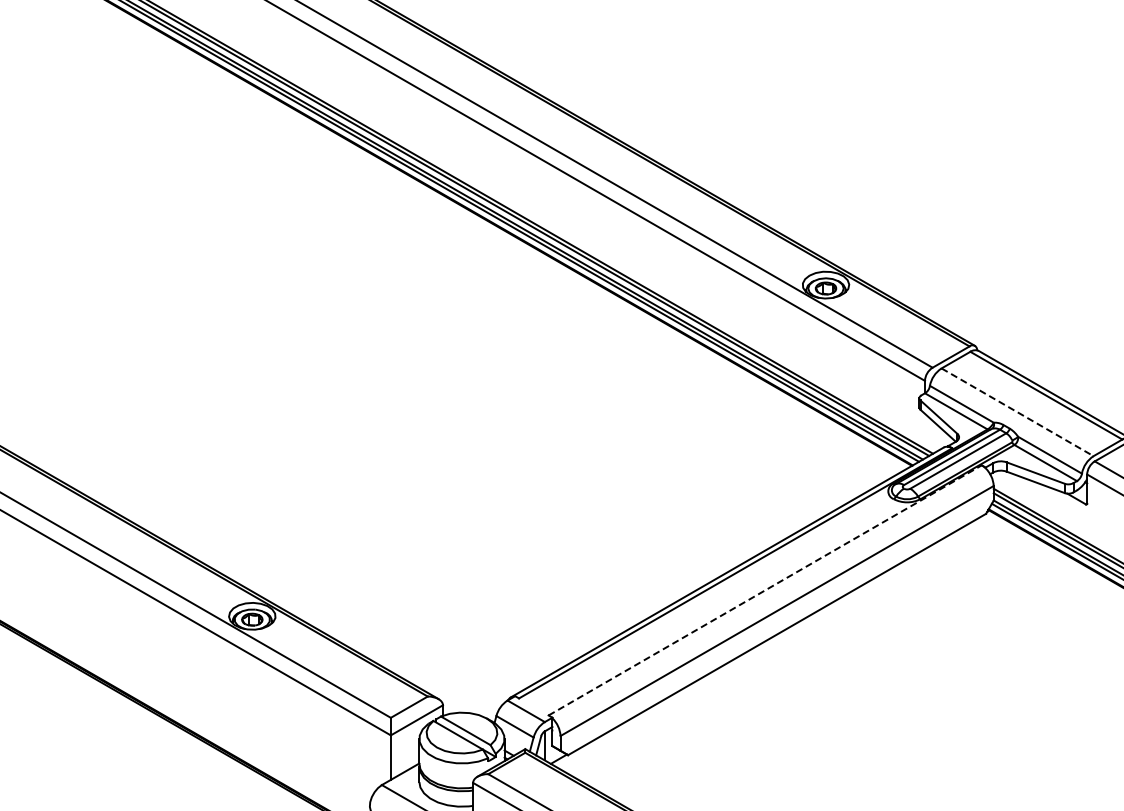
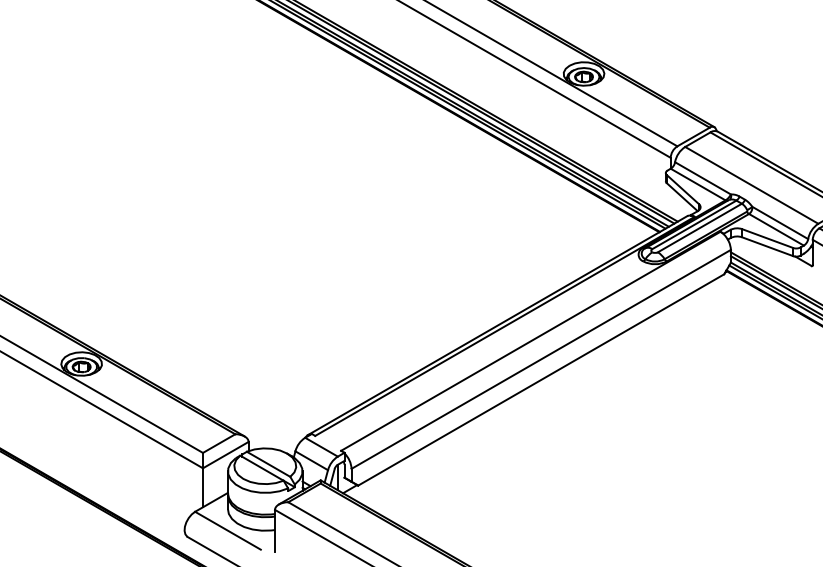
line: (1017, 412) -> (751, 185), dashed -> solid
line: (765, 590) -> (531, 341), dashed -> solid

